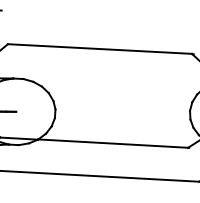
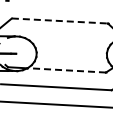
line: (101, 49) -> (60, 21), solid -> dashed
line: (112, 143) -> (66, 70), solid -> dashed

